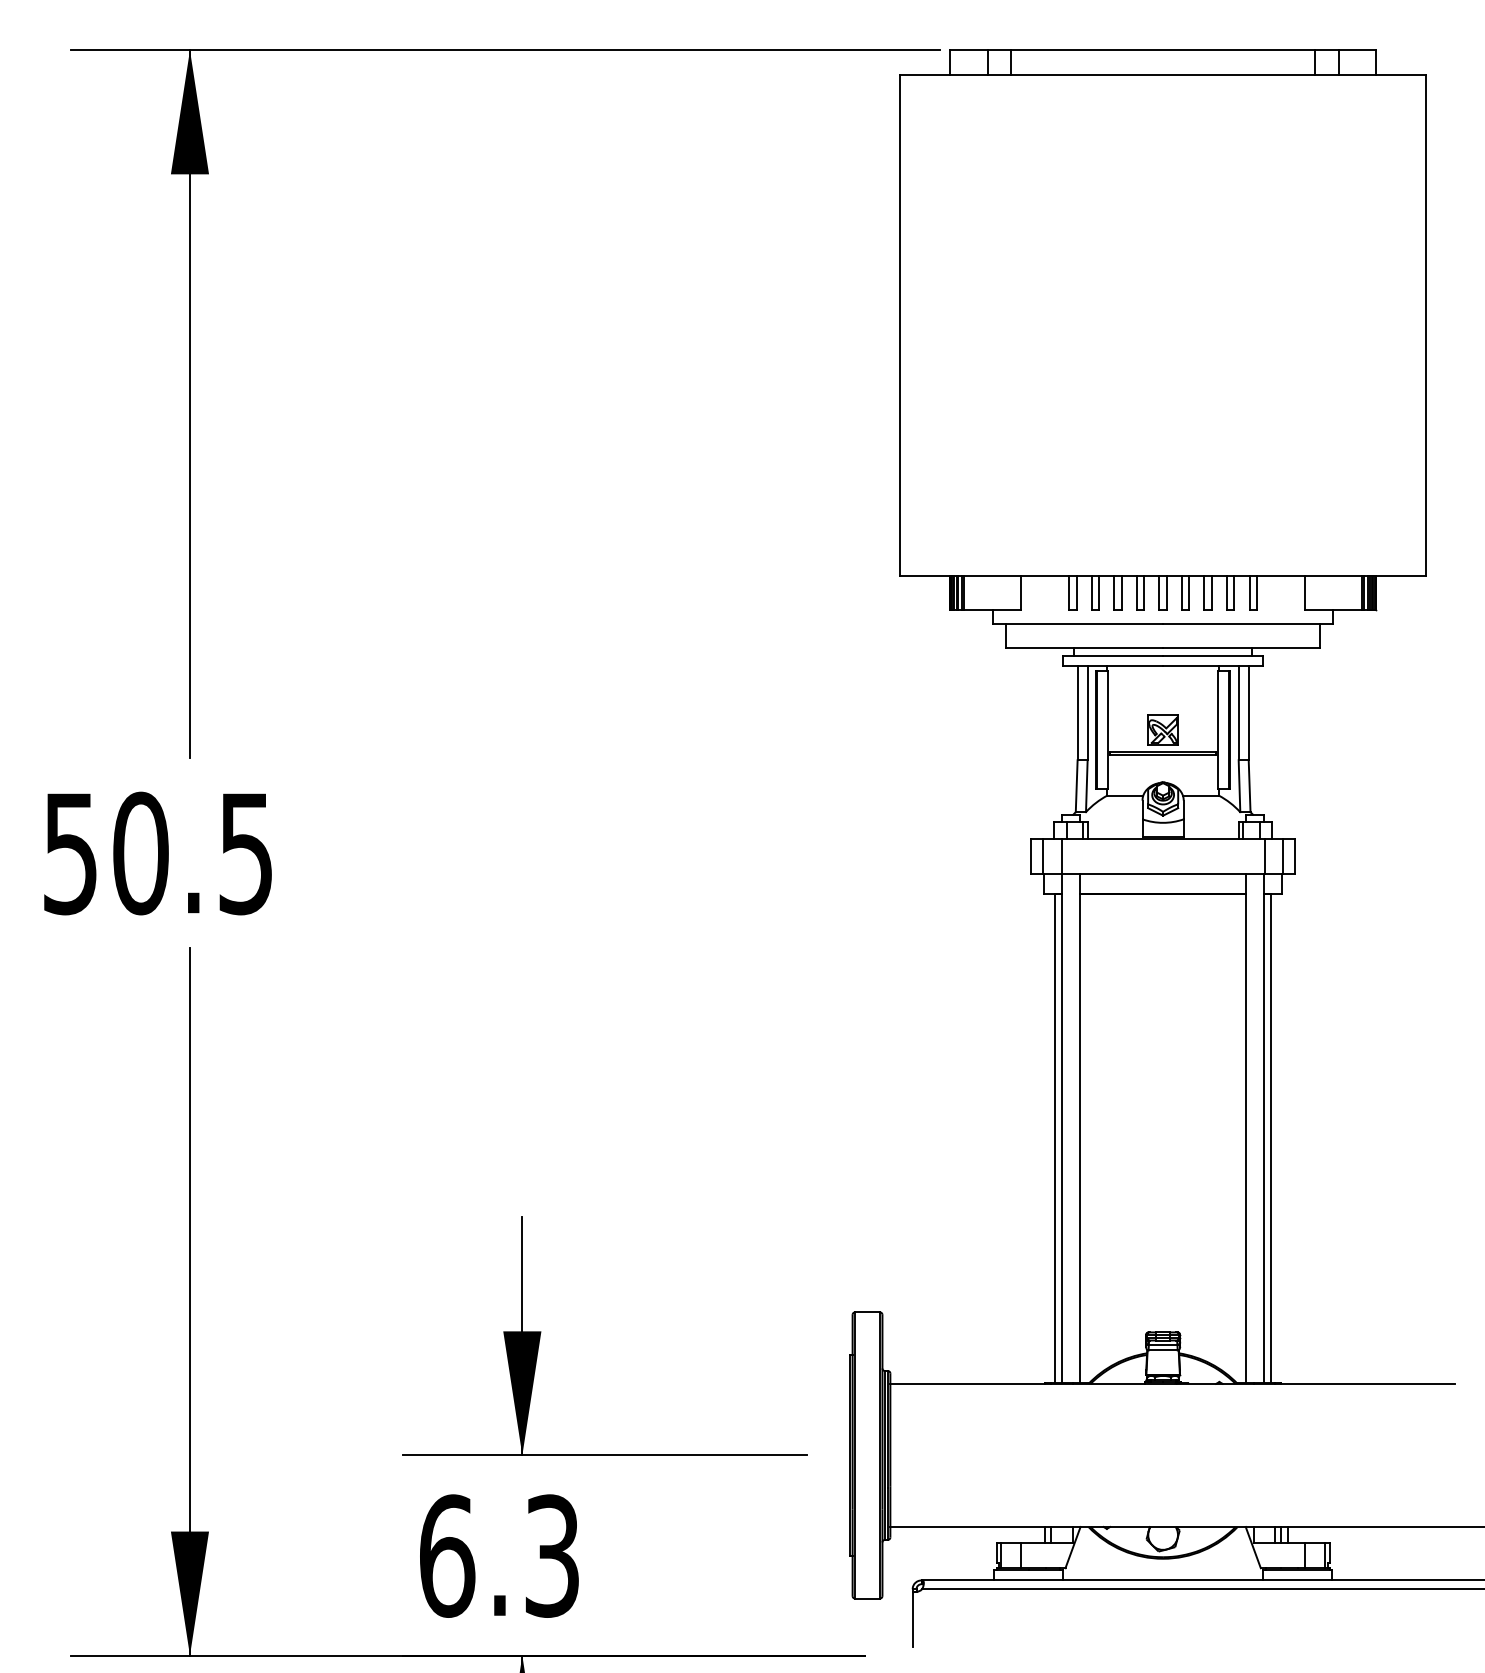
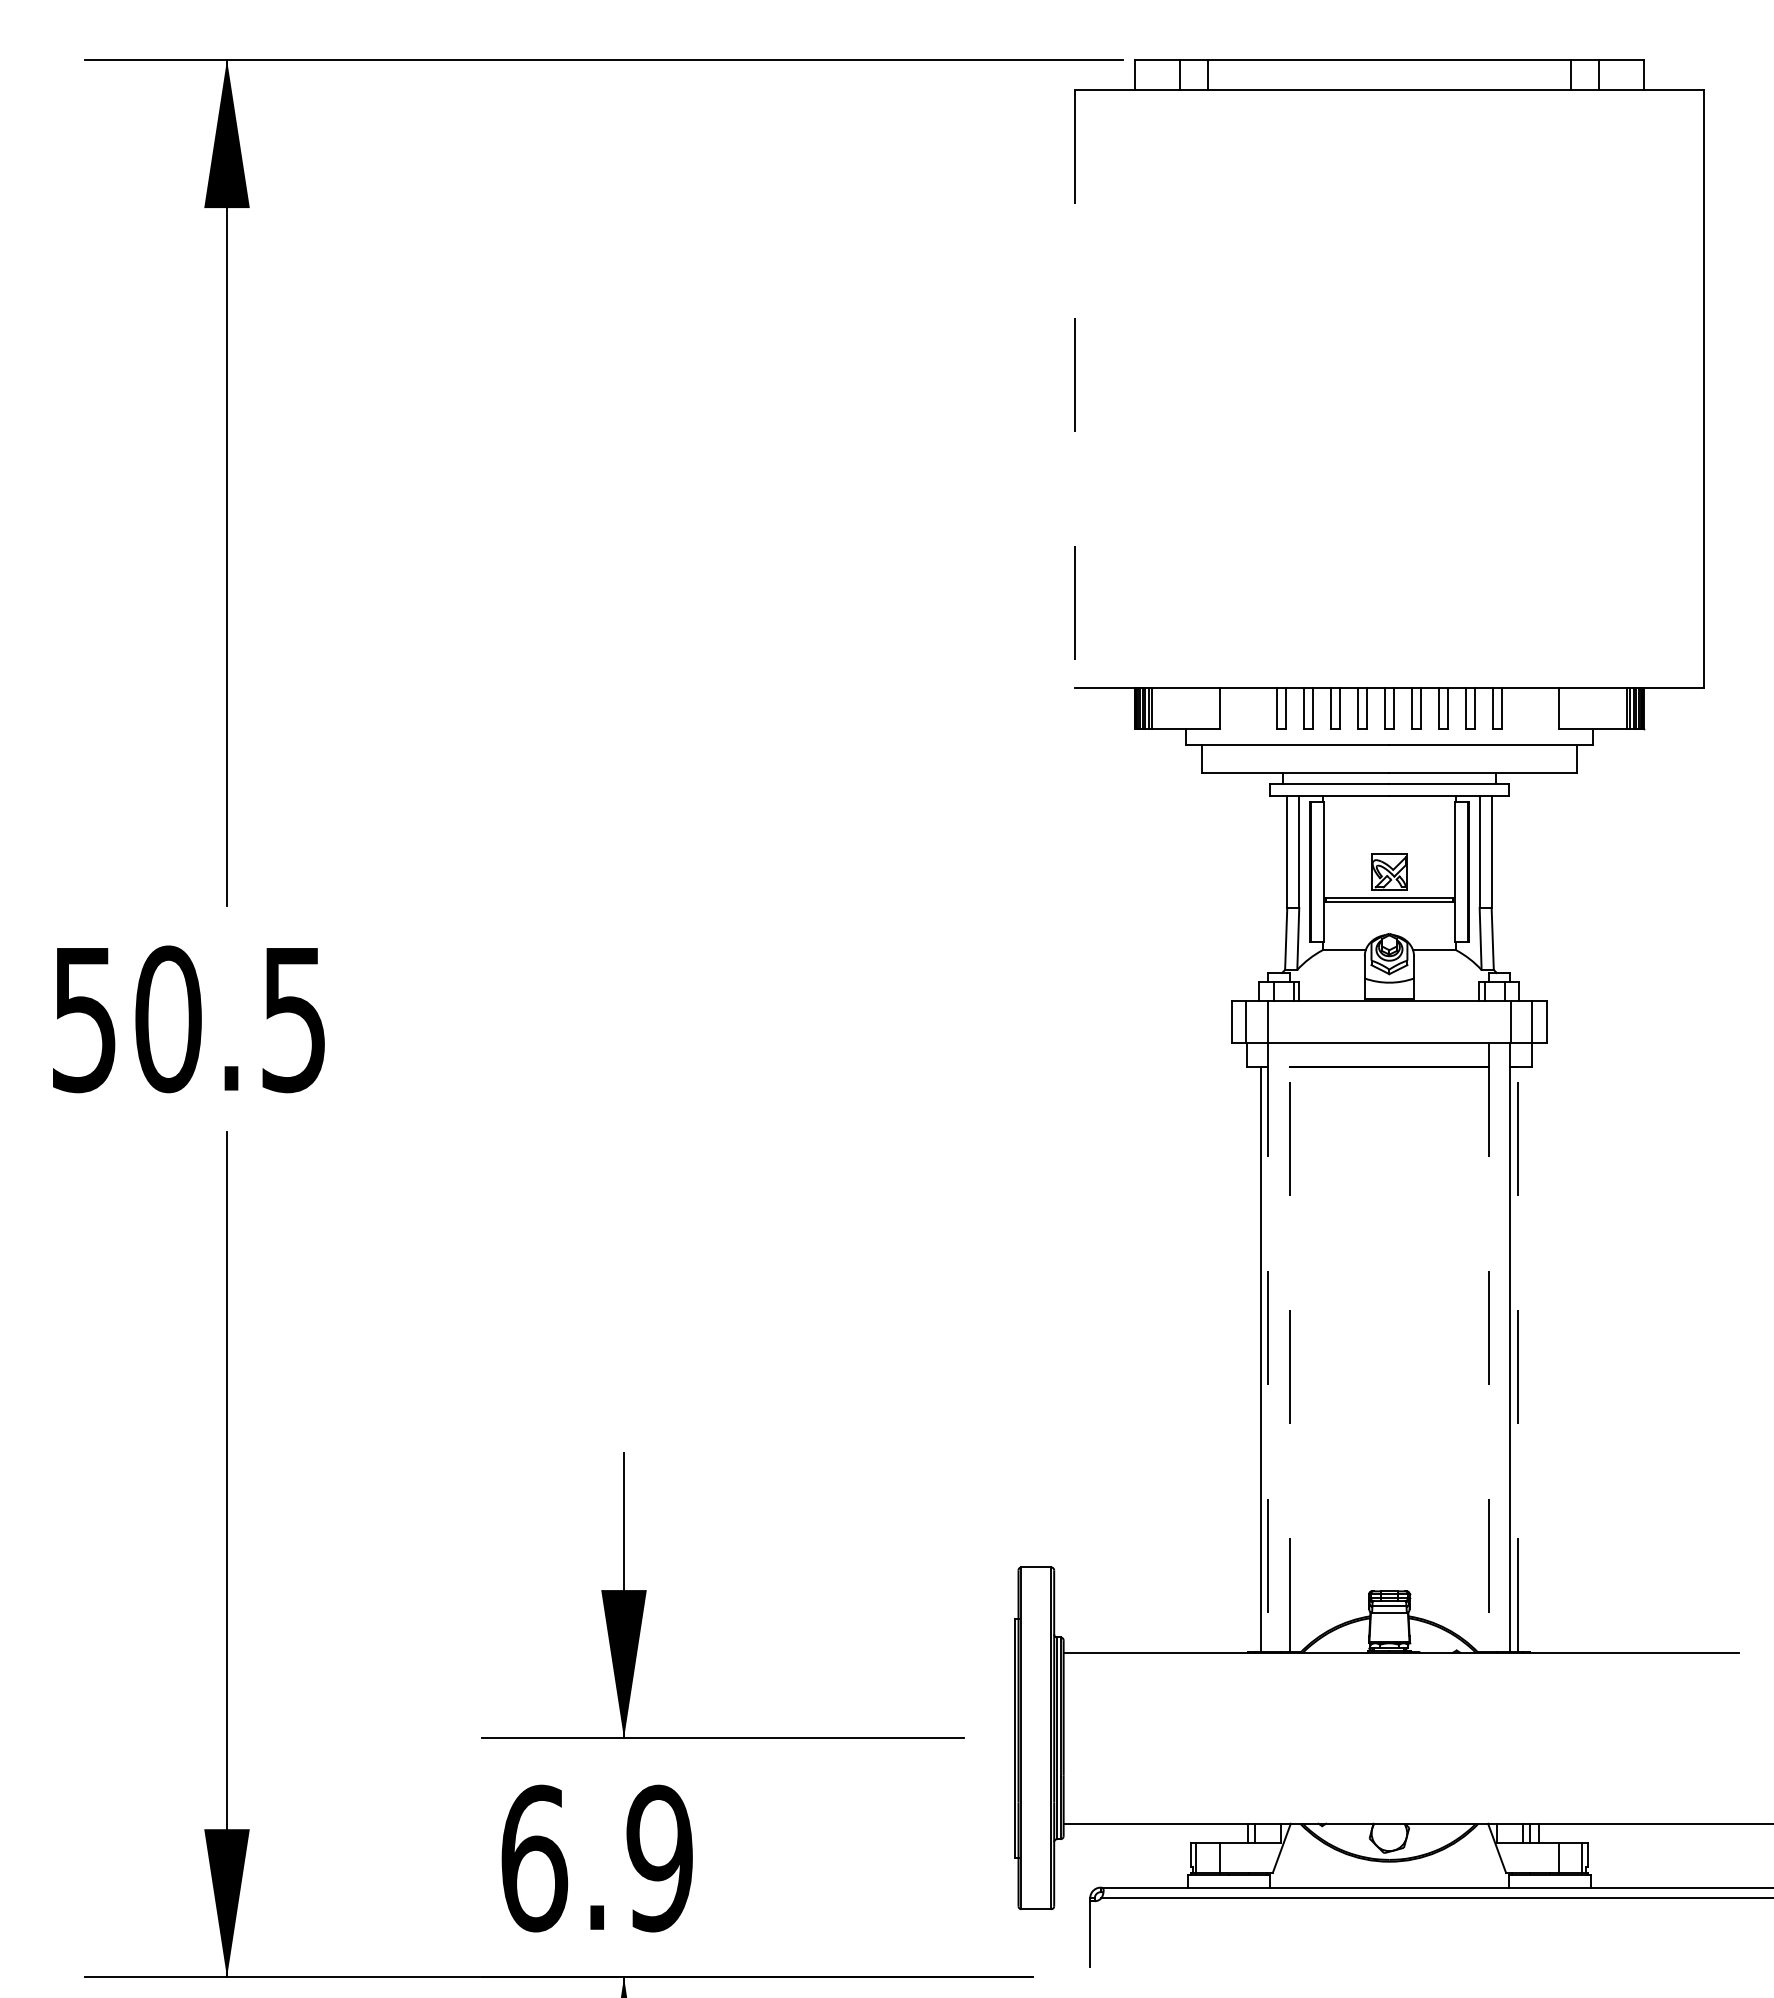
line: (900, 326) -> (1075, 389), solid -> dashed
line: (1061, 1128) -> (1268, 1347), solid -> dashed
line: (1080, 1128) -> (1290, 1347), solid -> dashed
line: (1246, 1128) -> (1488, 1347), solid -> dashed
line: (1271, 1138) -> (1518, 1359), solid -> dashed
text: (552, 1556) -> (659, 1858), 6.3 -> 6.9

